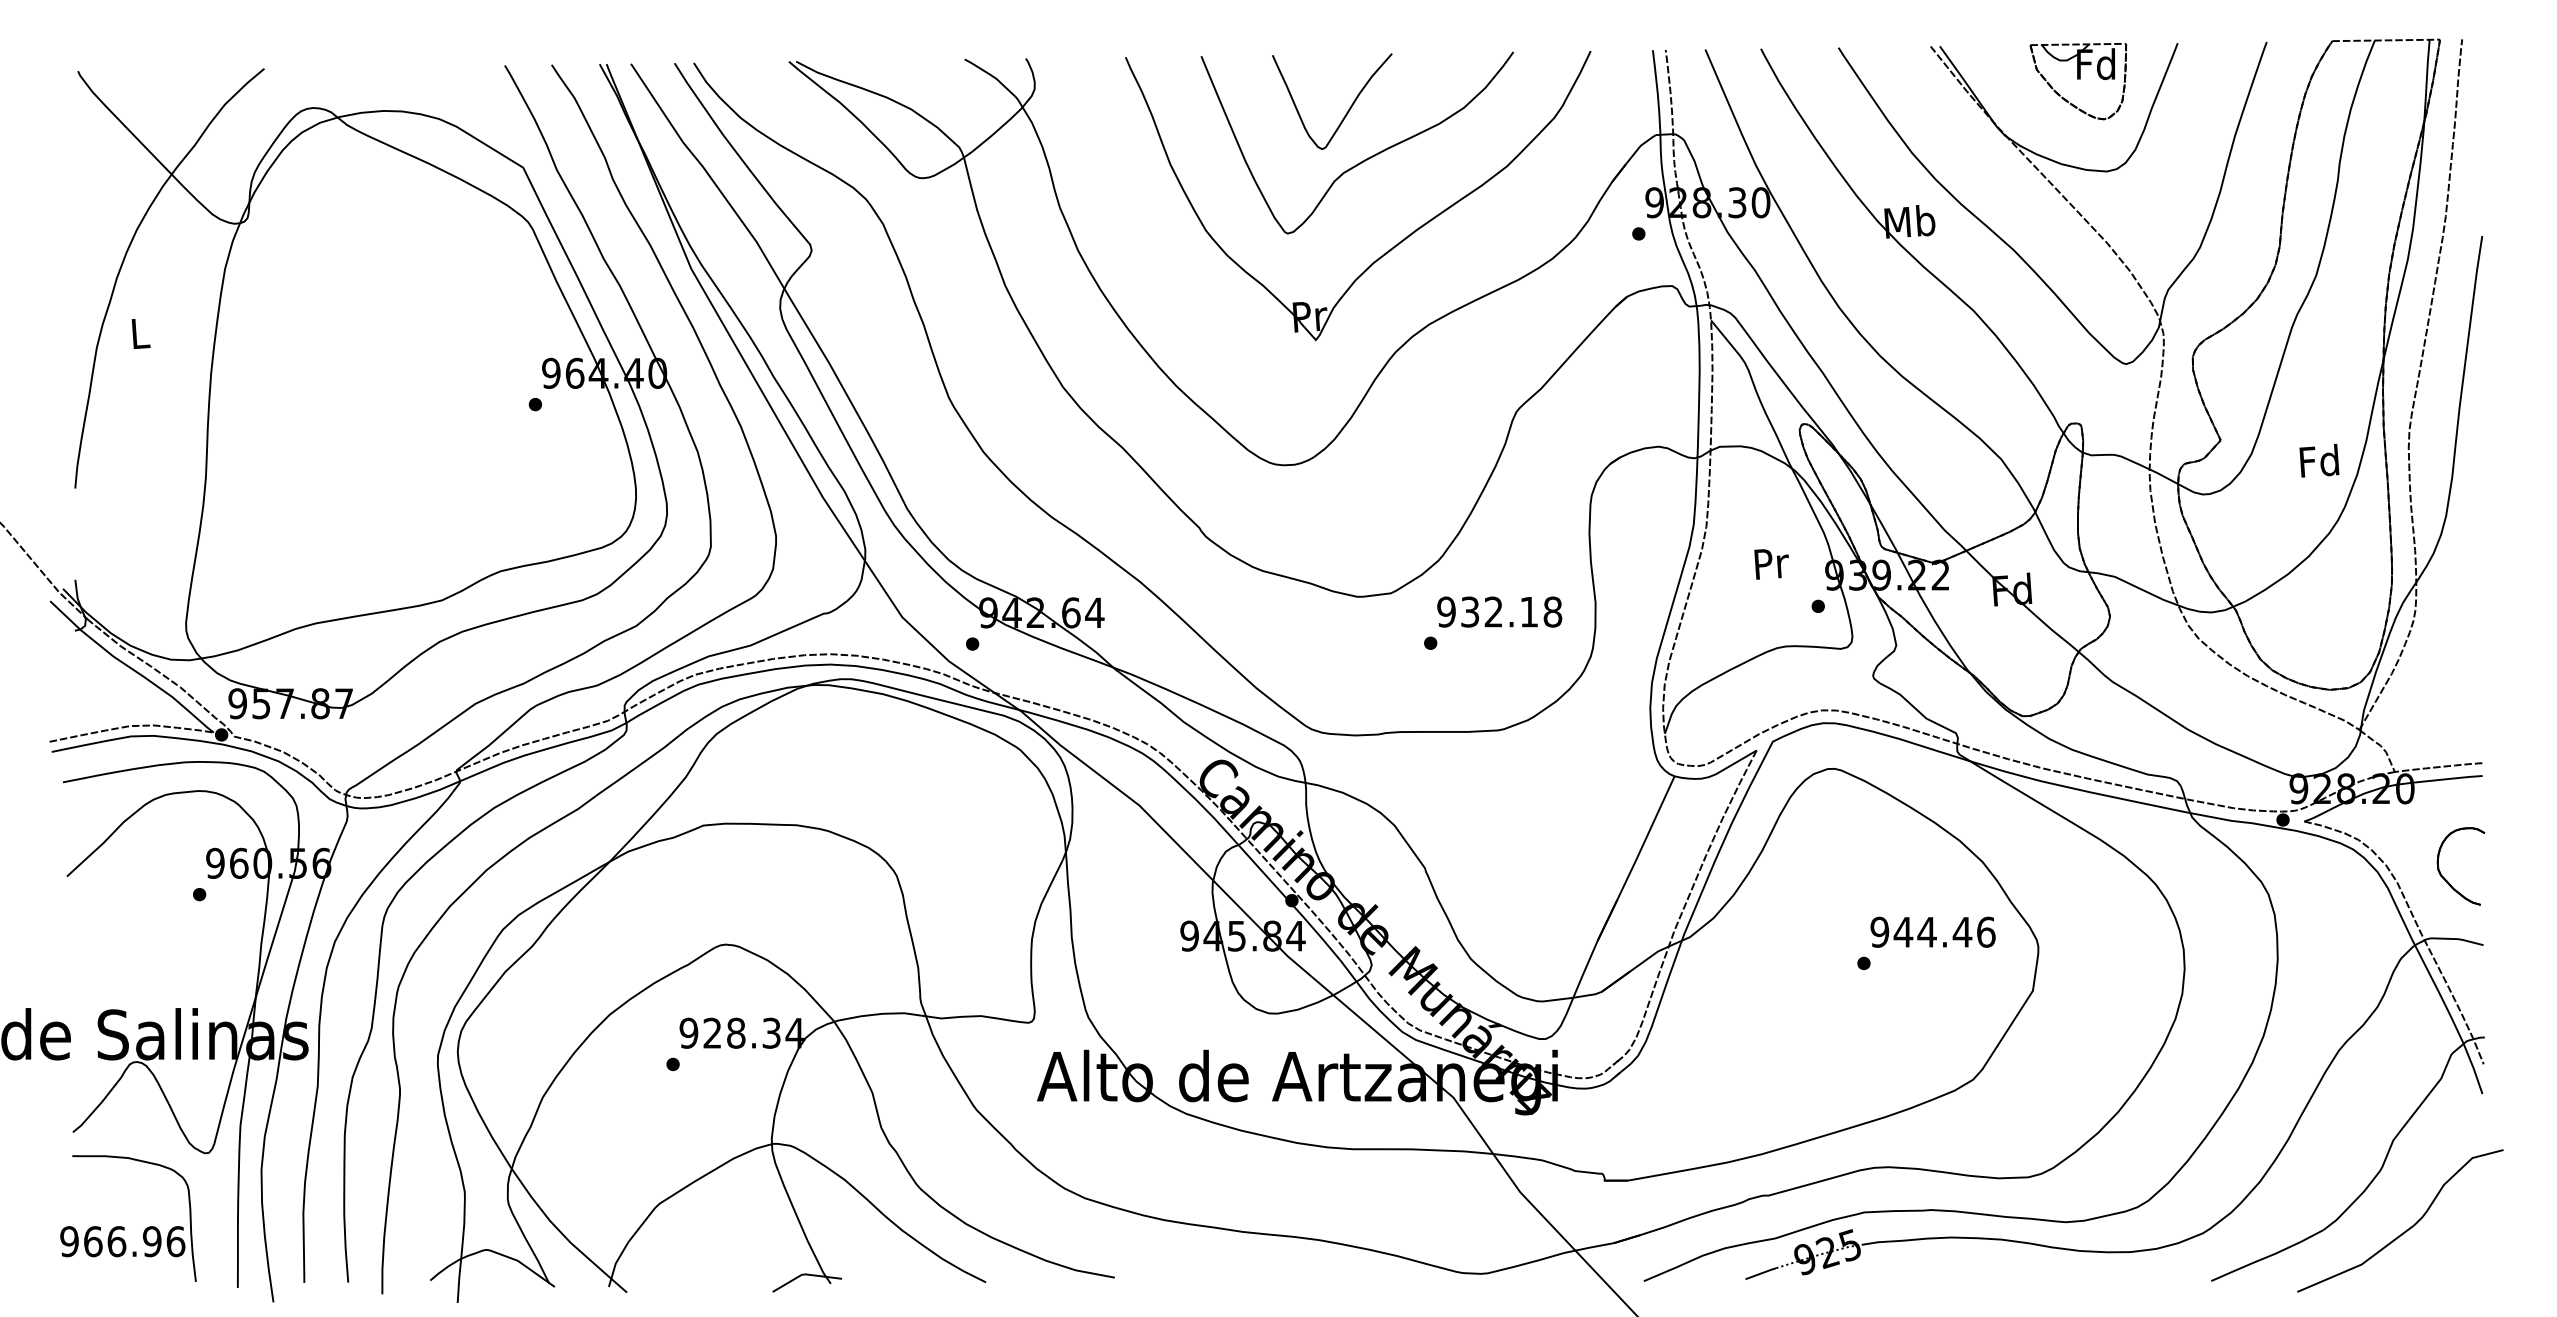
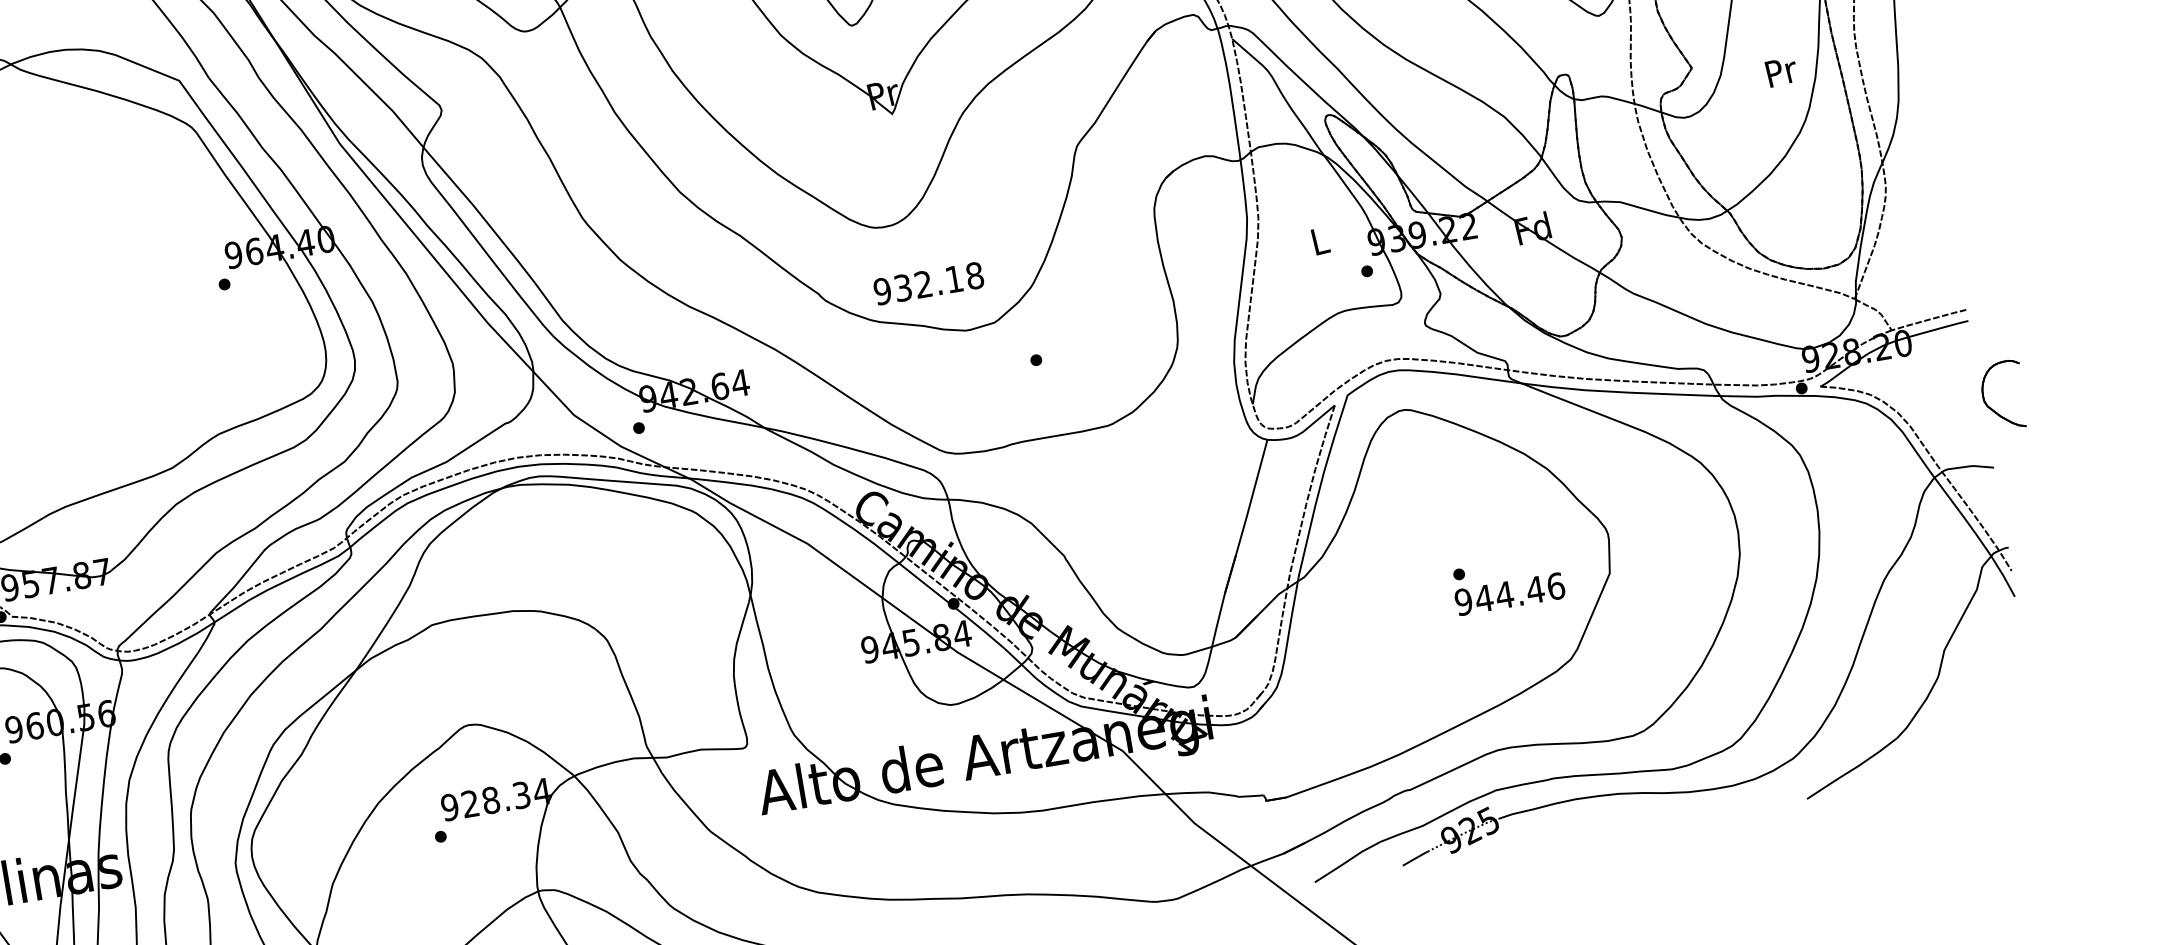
text: (2319, 460) -> (1780, 71), Fd -> Pr
text: (1771, 564) -> (1320, 241), Pr -> L
text: (1499, 611) -> (928, 283), moved
part: (2446, 879) -> (1993, 409), moved
text: (1932, 931) -> (1509, 593), moved
part: (2406, 1229) -> (1968, 725), removed

